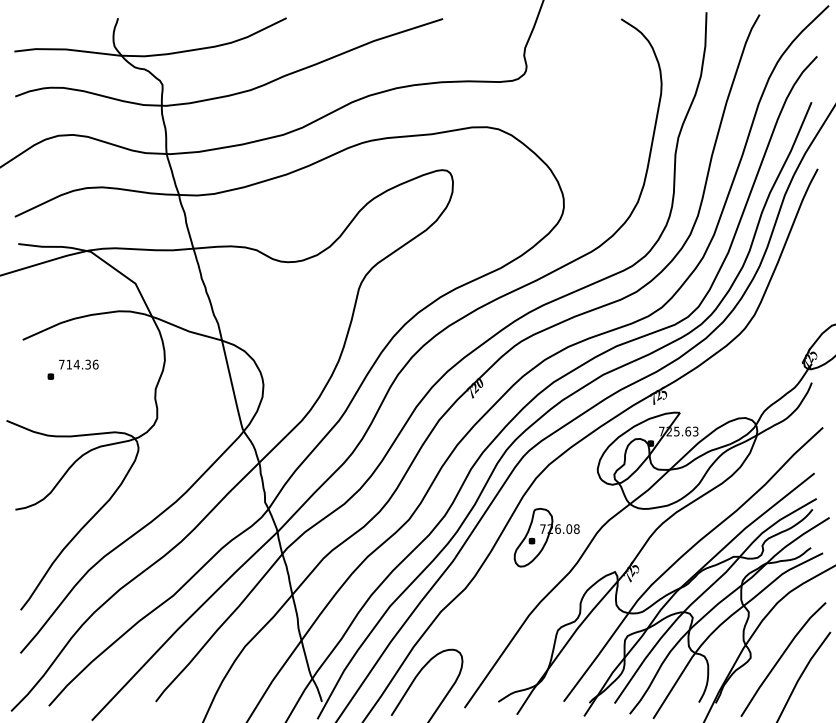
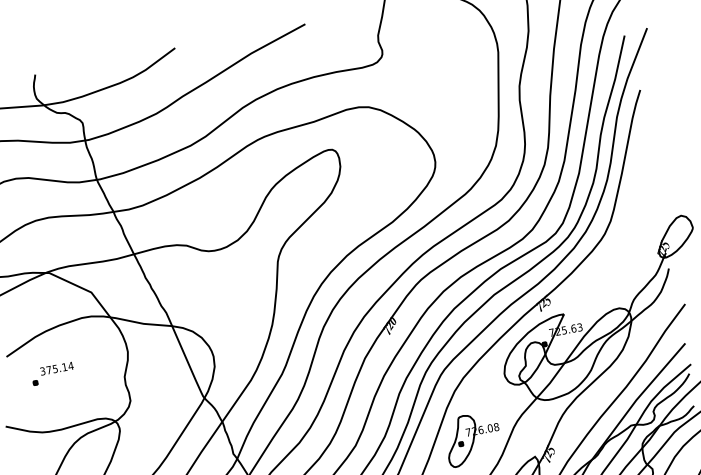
text: (78, 364) -> (56, 368), 714.36 -> 375.14

